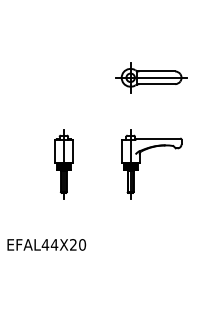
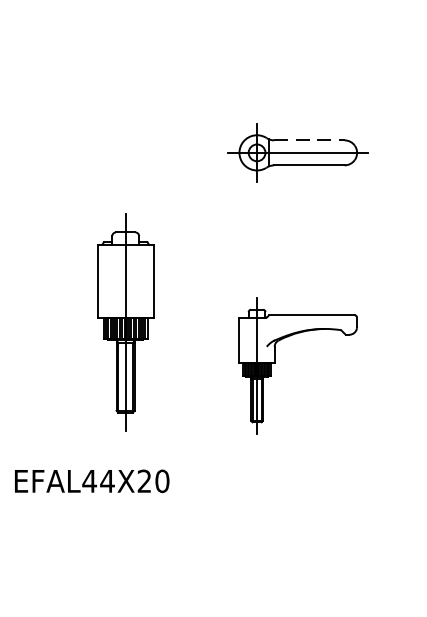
line: (157, 71) -> (309, 140), solid -> dashed
part: (140, 163) -> (276, 364), moved
part: (63, 164) -> (125, 323), size x1.6

